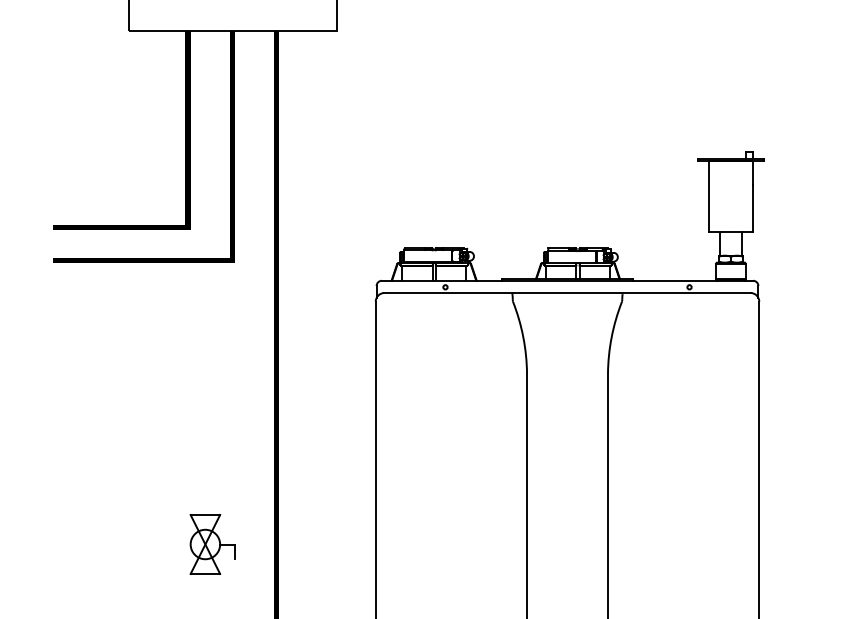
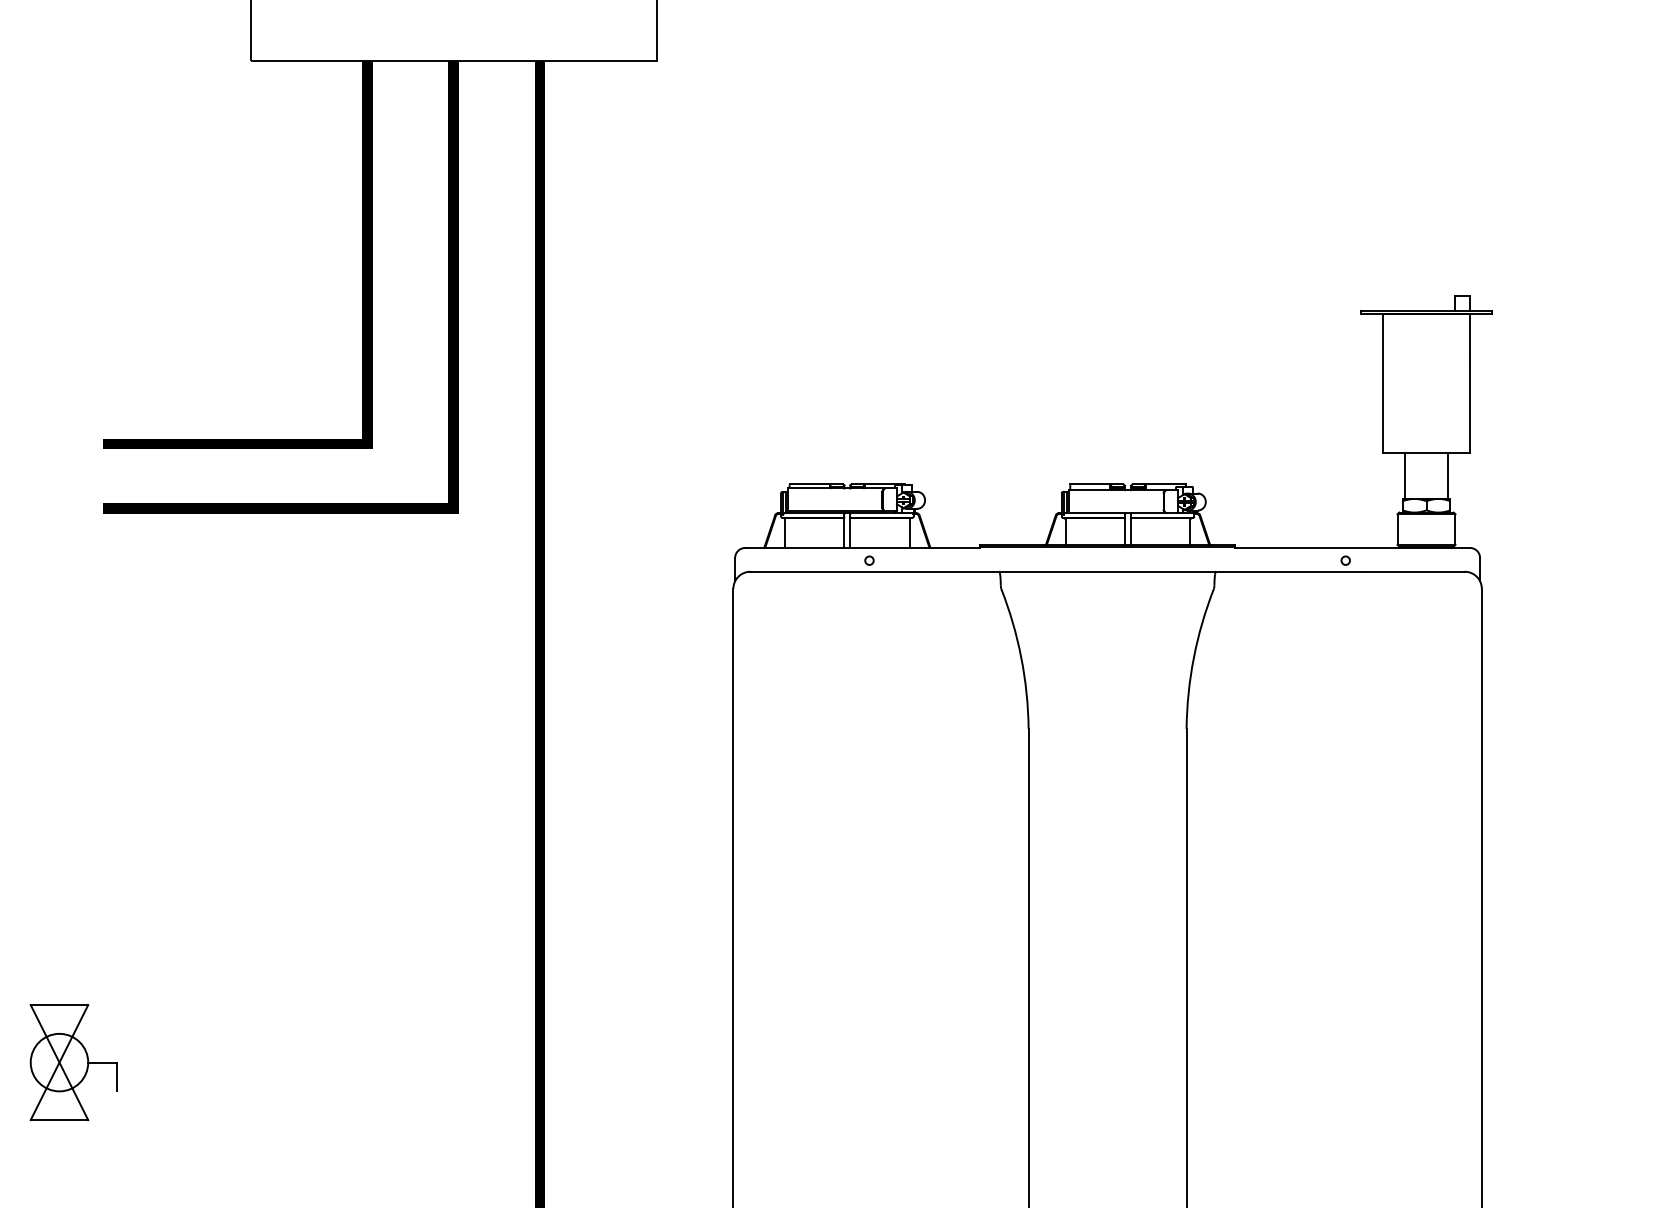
part: (212, 544) -> (73, 1062), moved

